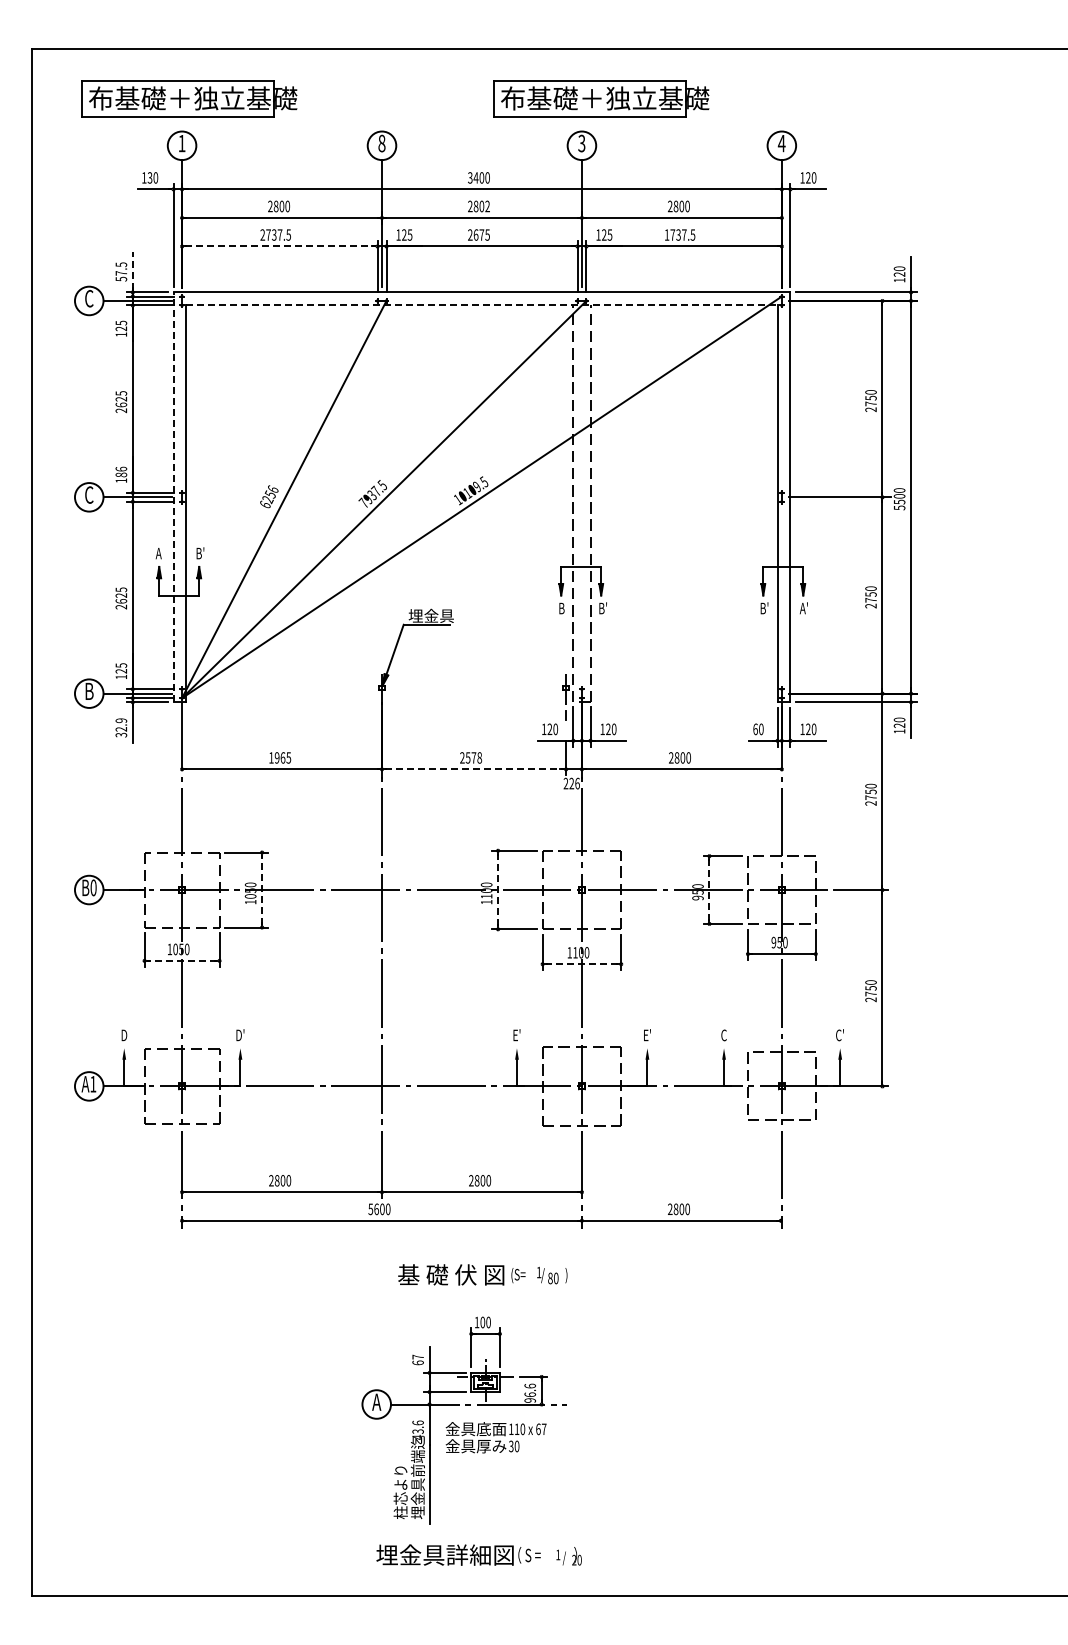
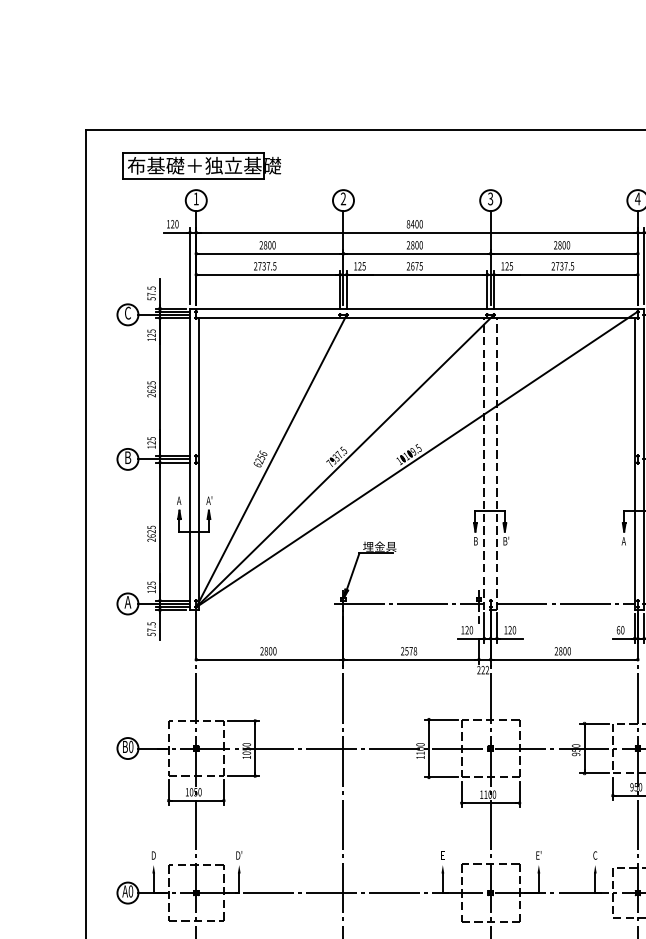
part: (601, 98) -> (505, 165), removed
text: (381, 143) -> (343, 198), 8 -> 2
text: (470, 177) -> (408, 223), 3400 -> 8400
text: (149, 178) -> (172, 224), 130 -> 120
text: (487, 206) -> (421, 245), 2802 -> 2800
text: (666, 234) -> (552, 265), 1737.5 -> 2737.5
line: (279, 246) -> (268, 274), dashed -> solid
line: (132, 270) -> (159, 292), dashed -> solid
line: (481, 305) -> (416, 318), dashed -> solid
text: (121, 471) -> (151, 440), 186 -> 125
text: (89, 494) -> (128, 457), C -> B
line: (173, 497) -> (189, 459), dashed -> solid
text: (199, 553) -> (209, 500), B' -> A'
text: (763, 608) -> (624, 541), B' -> A
text: (88, 690) -> (127, 601), B -> A
line: (471, 693) -> (409, 603), added
line: (683, 693) -> (565, 603), added
text: (121, 727) -> (151, 628), 32.9 -> 57.5
text: (280, 757) -> (268, 650), 1965 -> 2800
line: (474, 769) -> (411, 659), dashed -> solid
text: (577, 783) -> (487, 670), 226 -> 222
line: (498, 889) -> (429, 748), dashed -> solid
line: (709, 889) -> (584, 748), dashed -> solid
line: (262, 890) -> (255, 748), dashed -> solid
line: (182, 960) -> (196, 800), dashed -> solid
line: (581, 964) -> (490, 803), dashed -> solid
text: (516, 1035) -> (442, 855), E' -> E
text: (93, 1083) -> (131, 890), A1 -> A0

